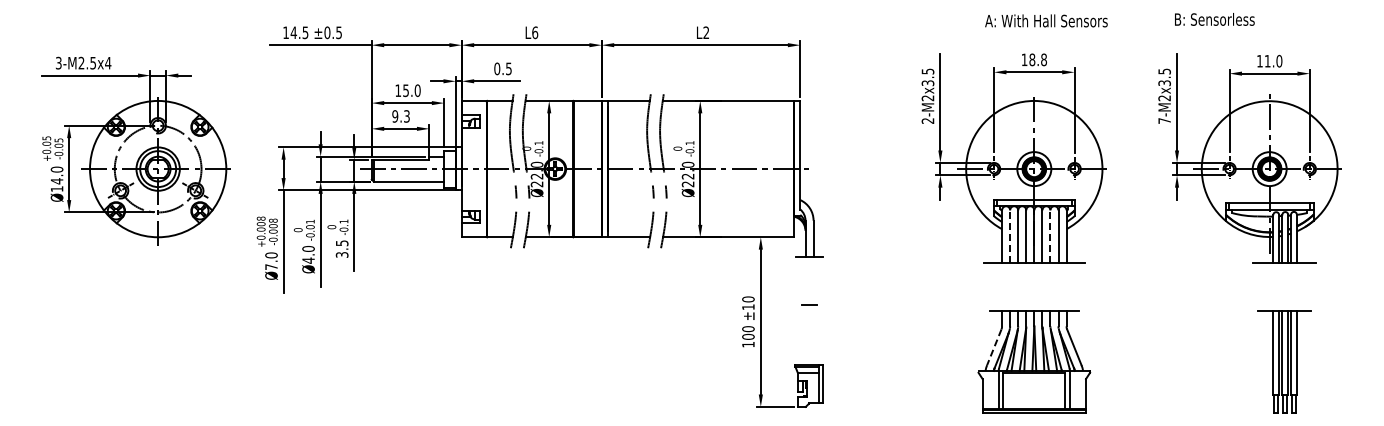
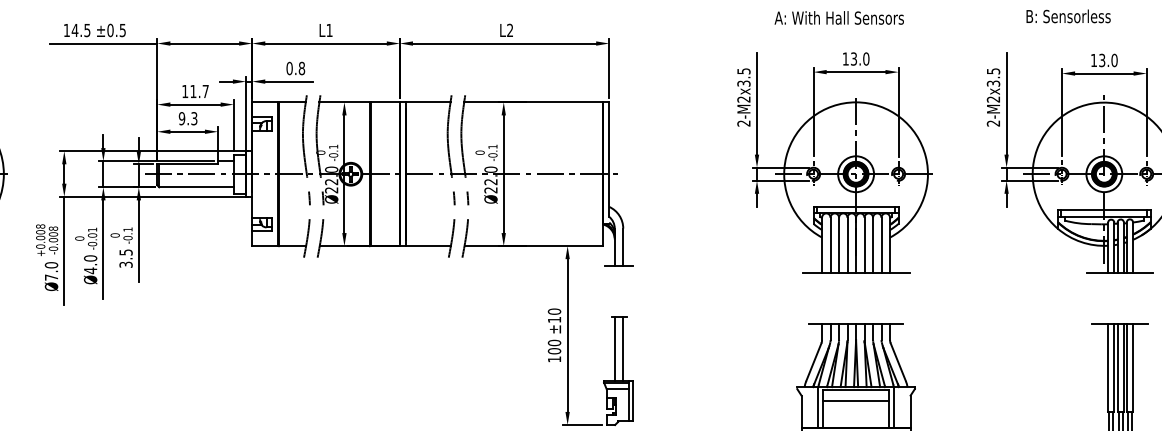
text: (1214, 19) -> (1068, 16), moved
text: (1046, 20) -> (839, 17), moved
text: (535, 32) -> (329, 30), L6 -> L1
text: (1038, 59) -> (860, 58), 18.8 -> 13.0
text: (1267, 60) -> (1102, 59), 11.0 -> 13.0
text: (508, 68) -> (301, 68), 0.5 -> 0.8
text: (411, 90) -> (199, 91), 15.0 -> 11.7
text: (1164, 120) -> (993, 122), 7-M2x3.5 -> 2-M2x3.5
line: (1010, 236) -> (830, 245), dashed -> solid
line: (1050, 236) -> (873, 245), dashed -> solid
line: (805, 334) -> (614, 348), added
line: (813, 334) -> (623, 348), added
line: (994, 347) -> (814, 362), dashed -> solid
line: (1034, 384) -> (856, 401), added

